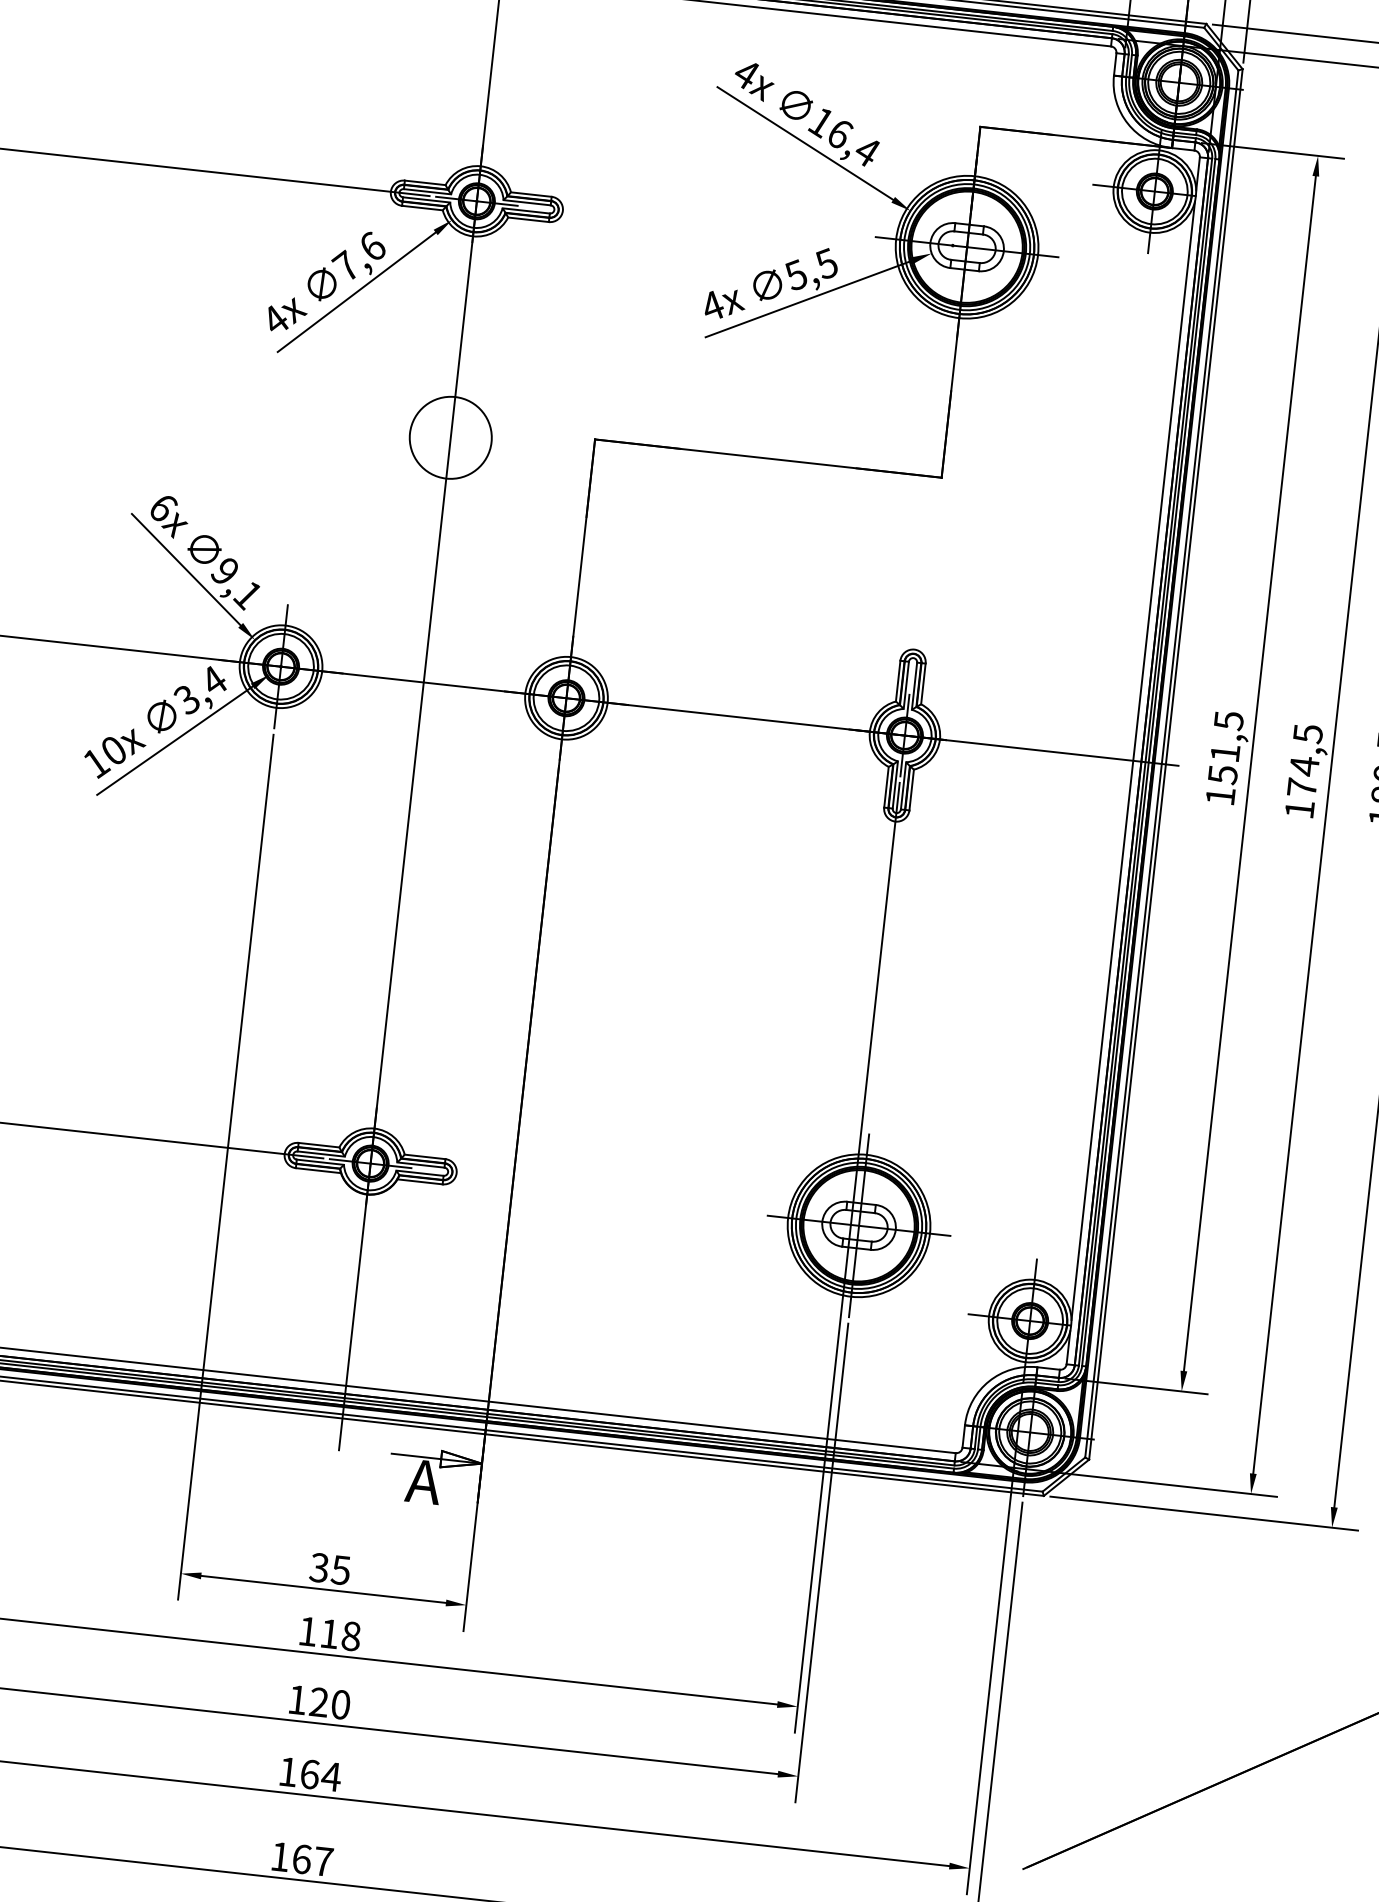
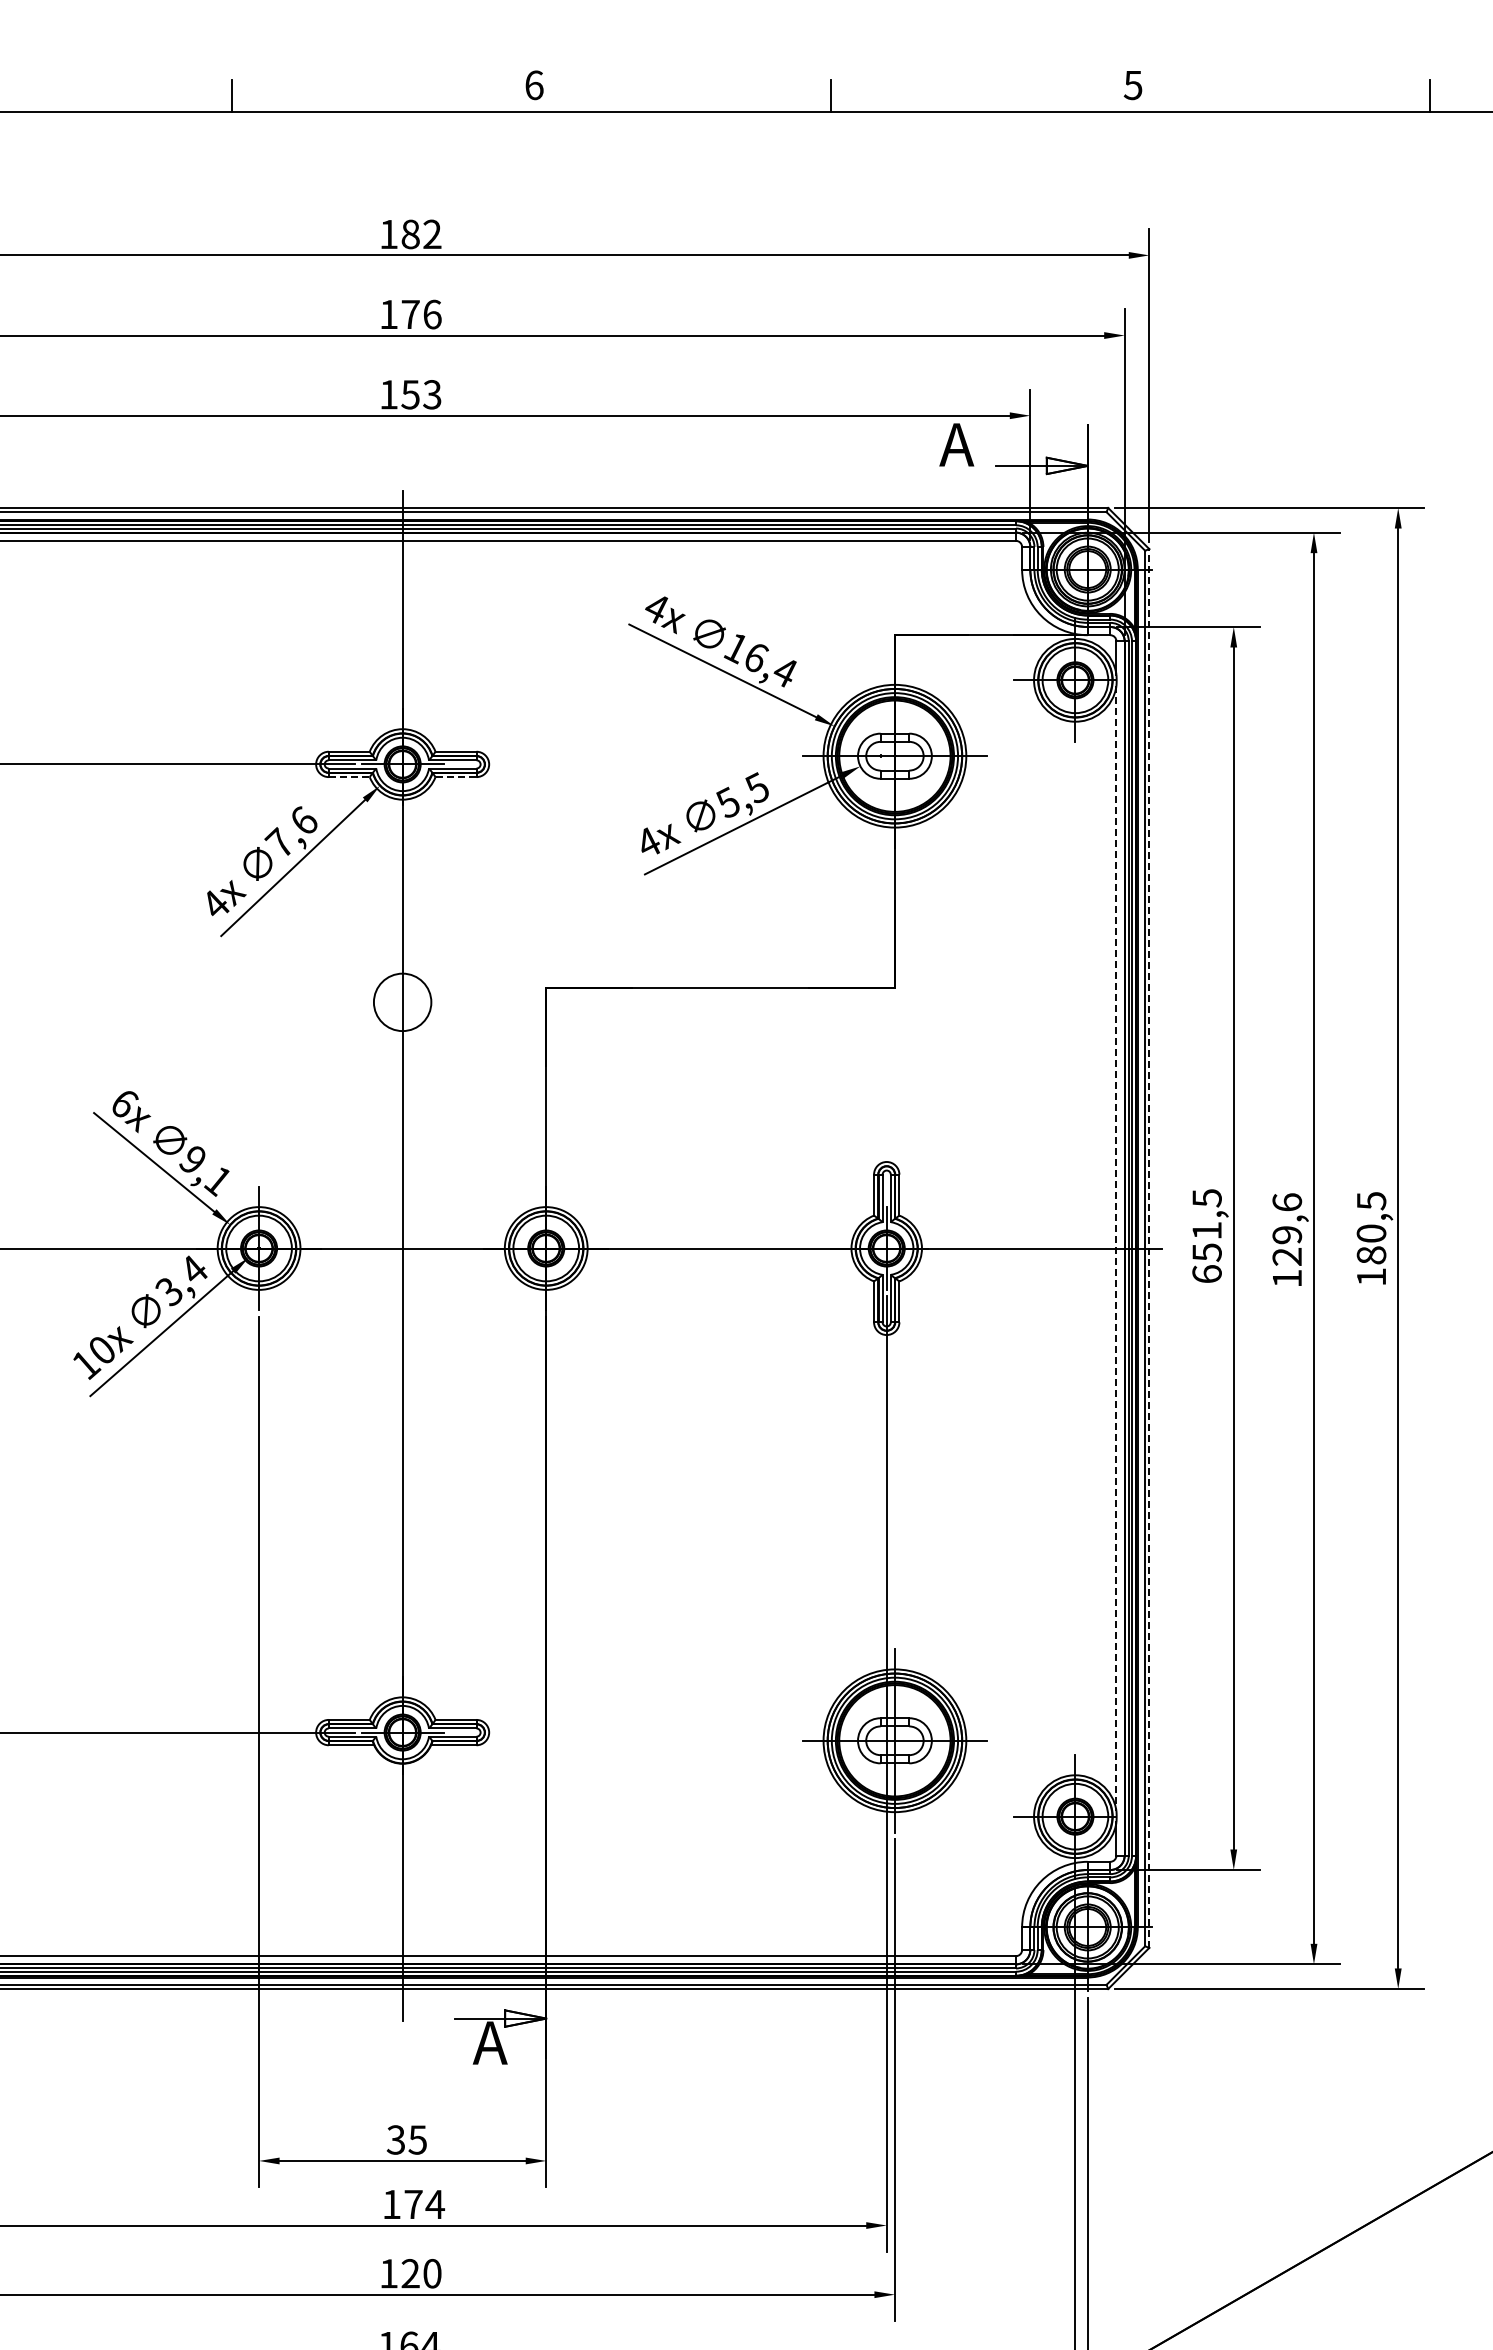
line: (422, 208) -> (349, 777), solid -> dashed
line: (528, 220) -> (456, 777), solid -> dashed
circle: (450, 437) -> (402, 1002), size x0.7
text: (1305, 760) -> (1287, 1229), 174,5 -> 129,6
line: (1133, 761) -> (1116, 1249), solid -> dashed
line: (1166, 764) -> (1149, 1248), solid -> dashed
text: (1220, 795) -> (1206, 1273), 151,5 -> 651,5
text: (340, 1635) -> (424, 2204), 118 -> 174

